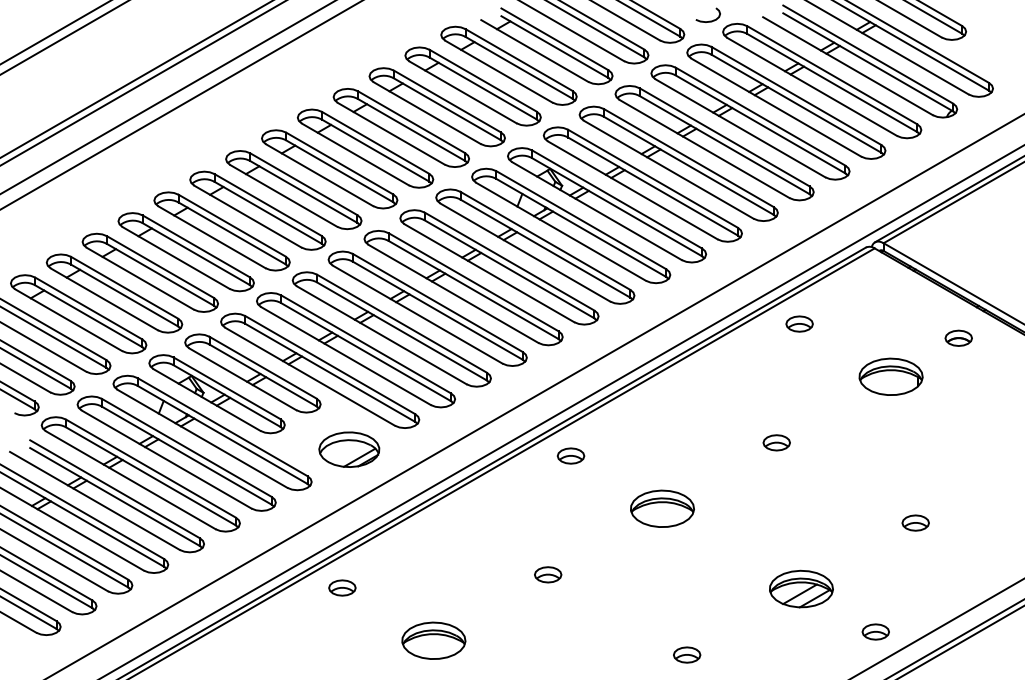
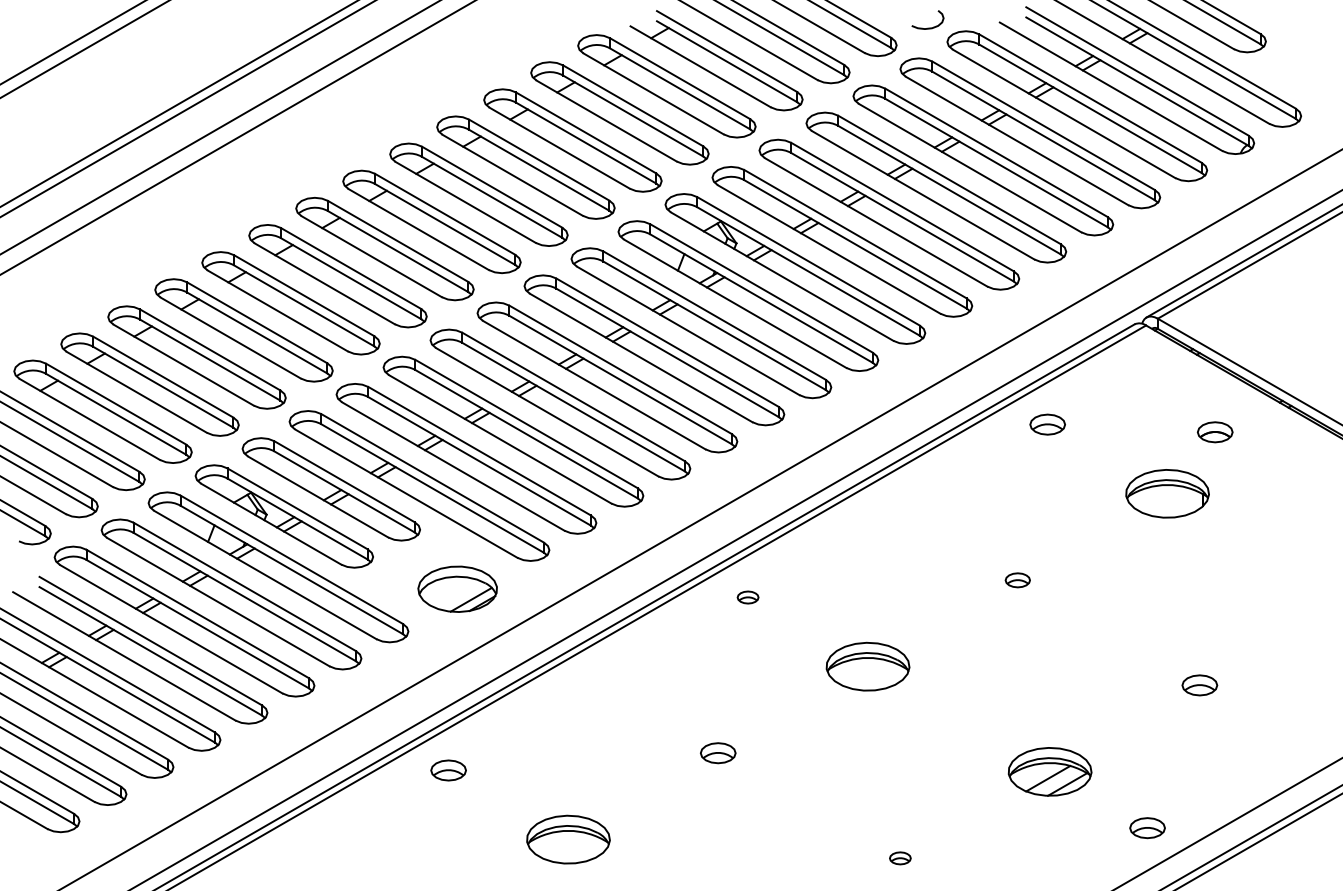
part: (958, 338) -> (1214, 432), moved
part: (776, 443) -> (1017, 580), size x0.7
part: (570, 456) -> (747, 597), size x0.6
part: (687, 655) -> (900, 858), size x0.6

